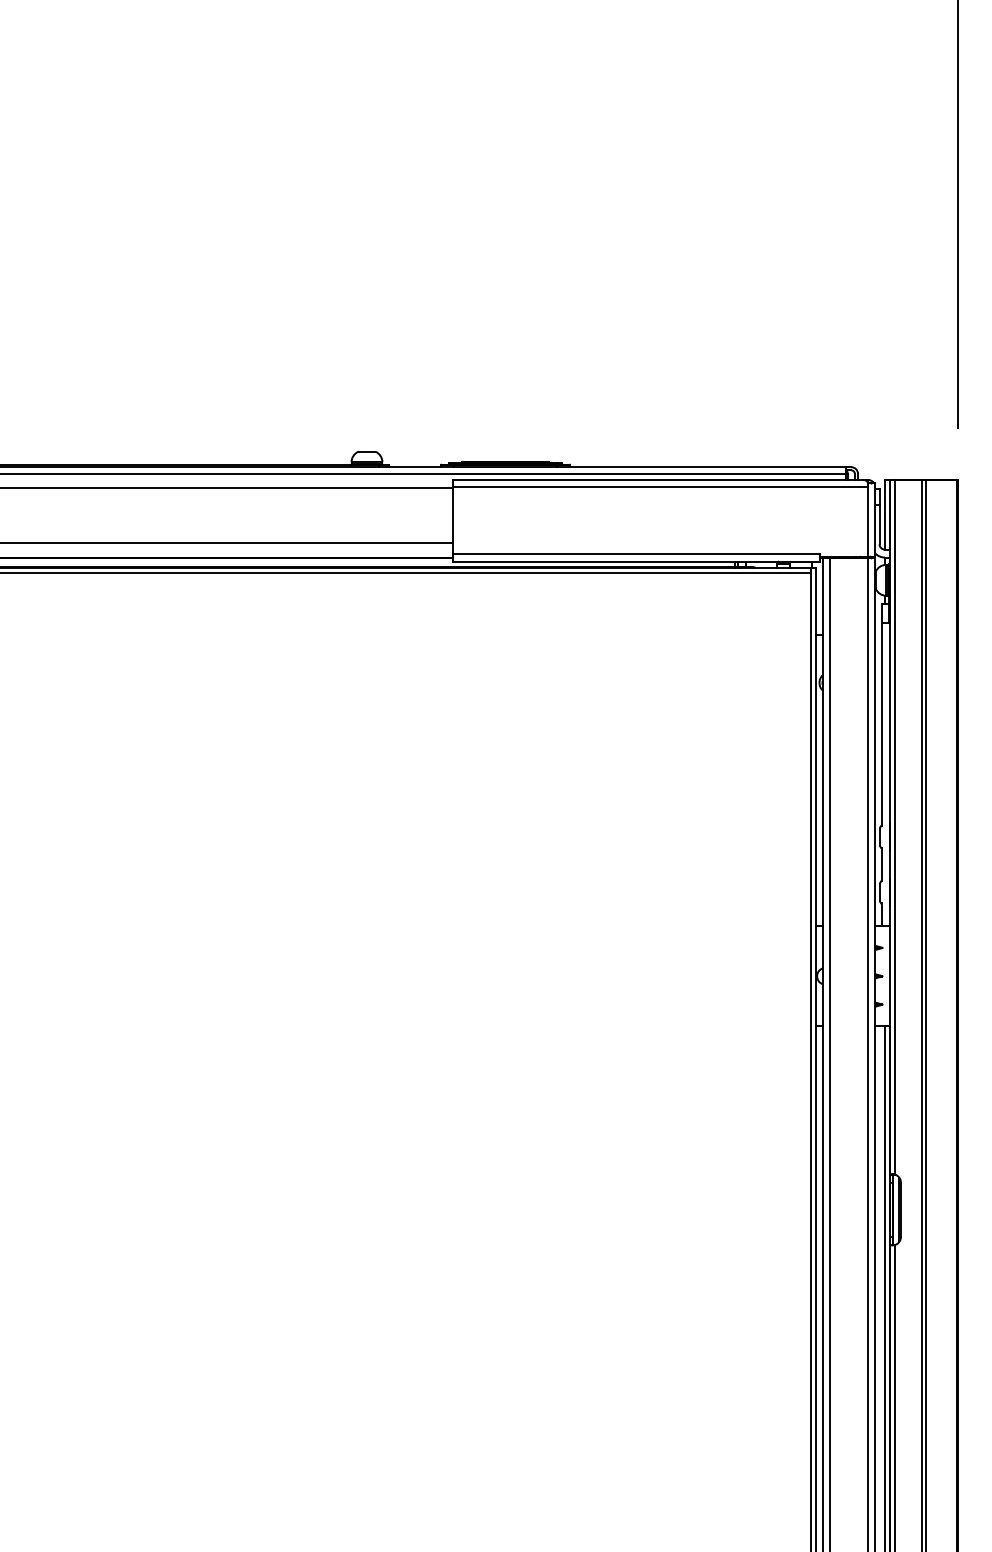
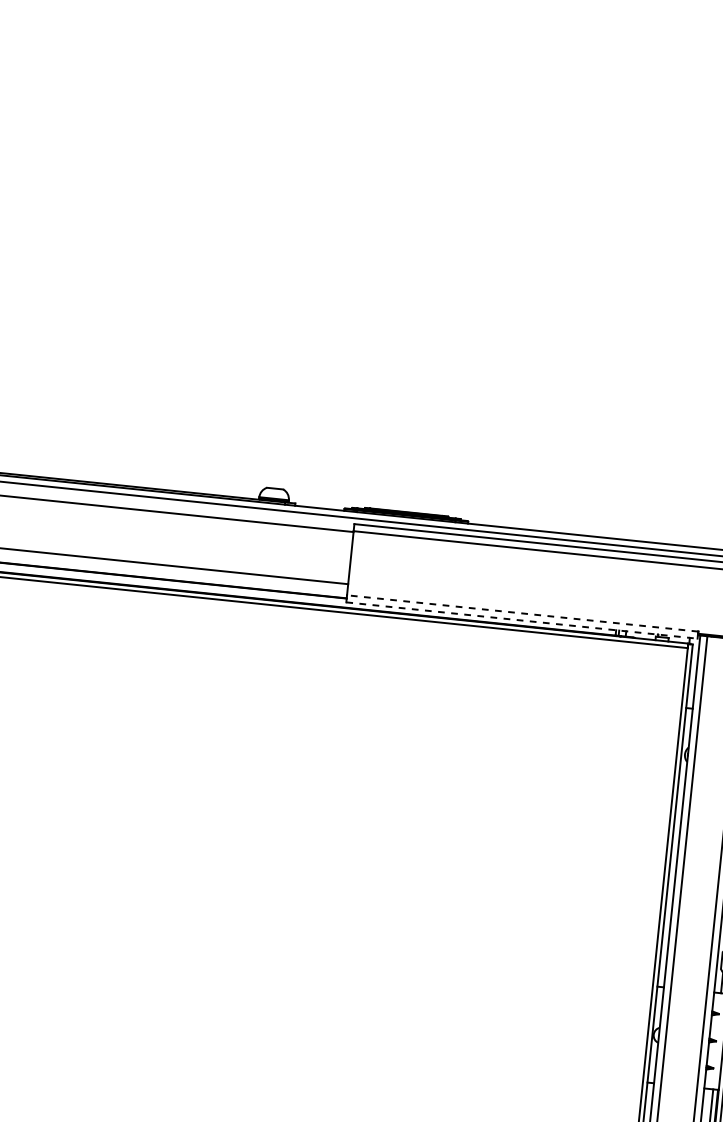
line: (636, 554) -> (522, 613), solid -> dashed
line: (636, 561) -> (522, 620), solid -> dashed

